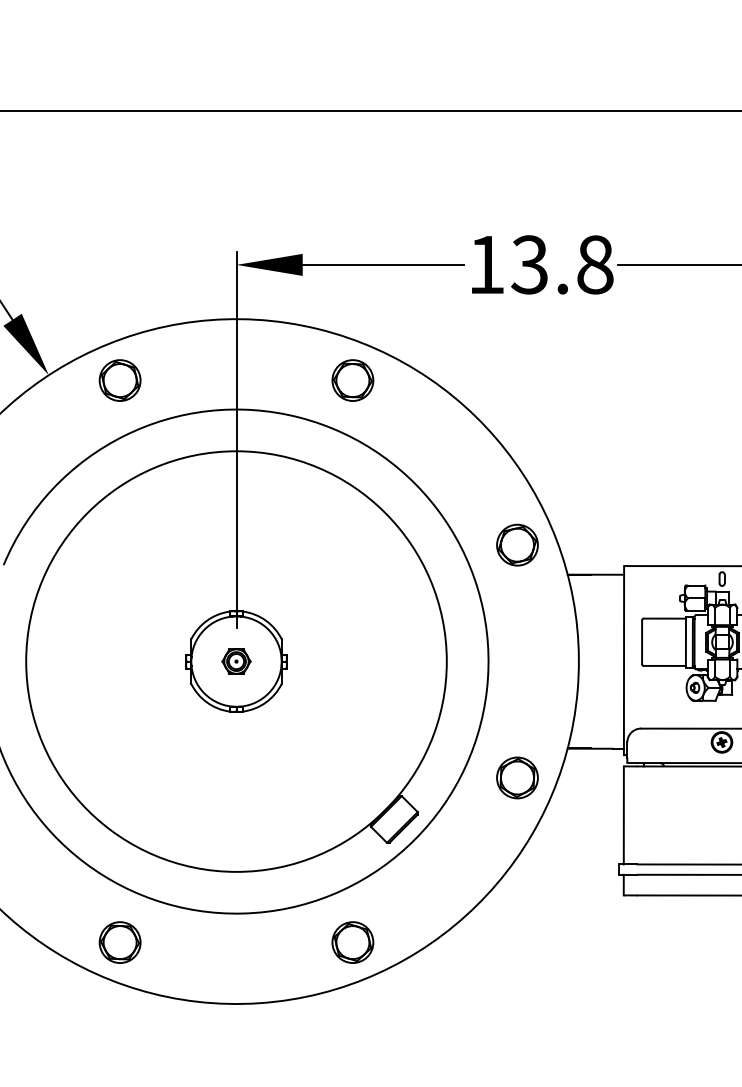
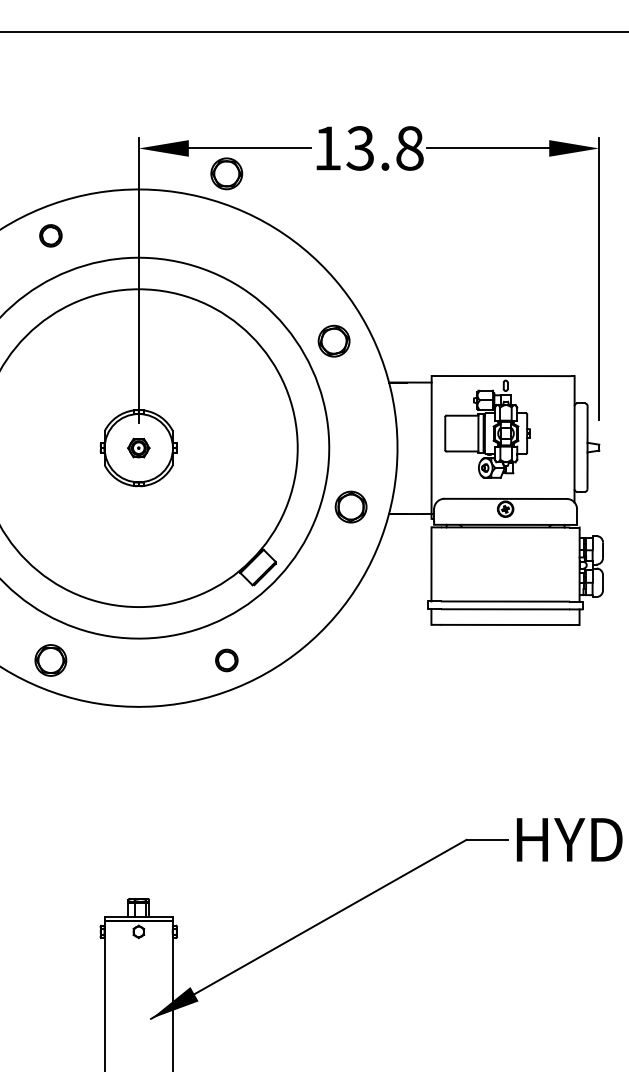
part: (119, 380) -> (50, 235), size x0.7
part: (352, 380) -> (226, 173), moved
part: (516, 544) -> (333, 340), moved
part: (516, 777) -> (350, 506), moved
part: (352, 942) -> (226, 660), size x0.7

